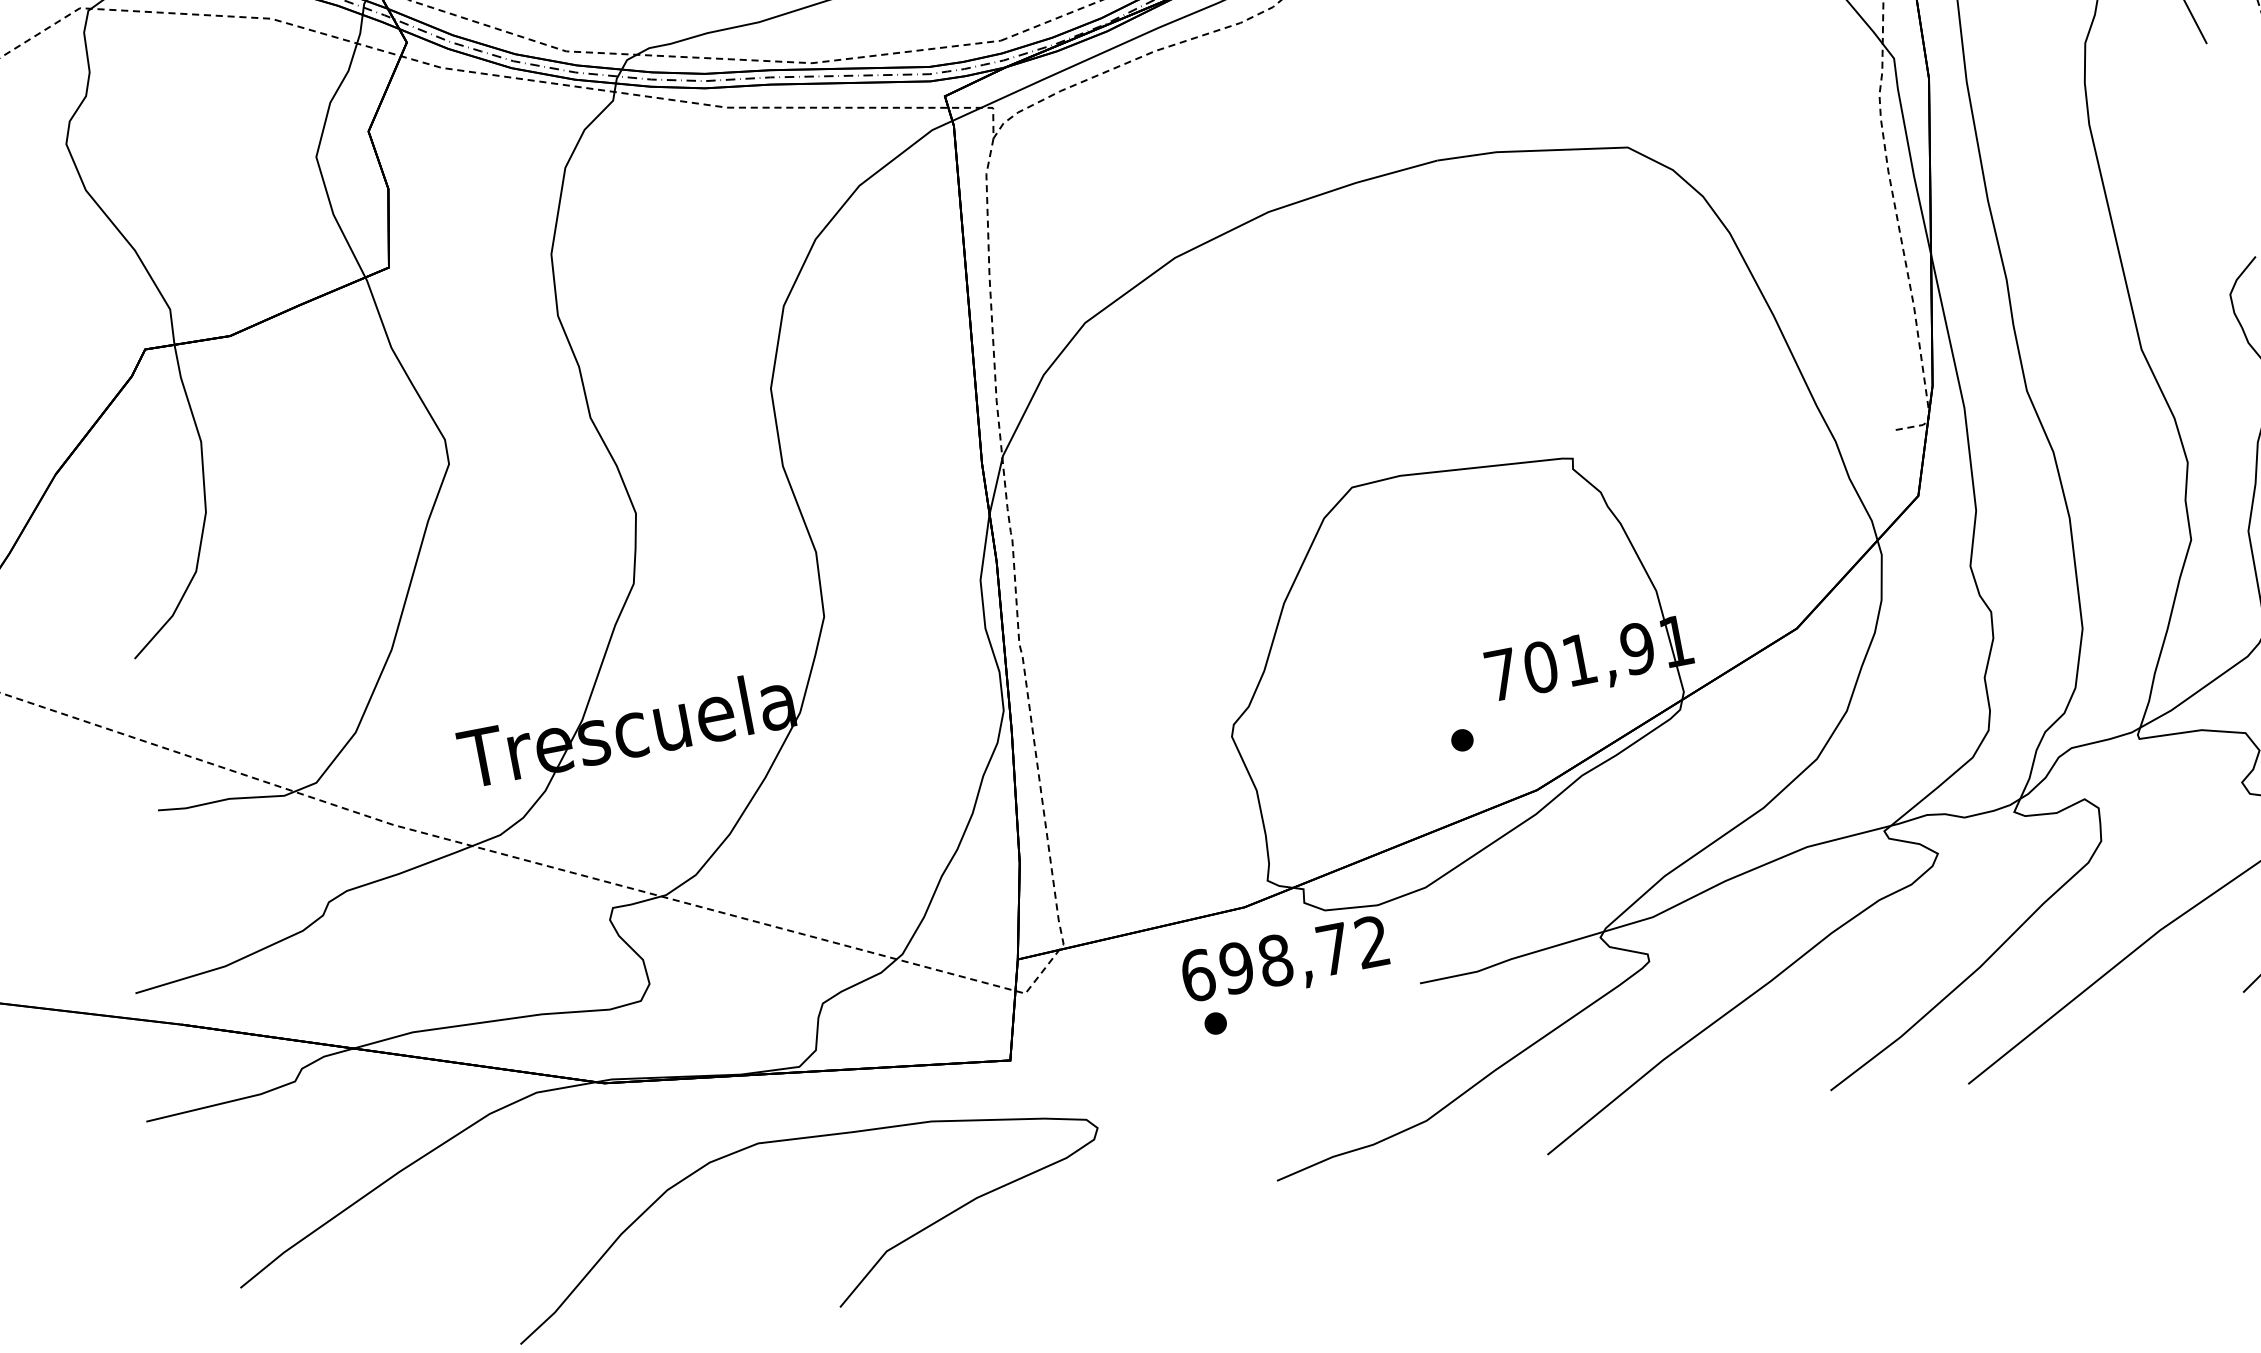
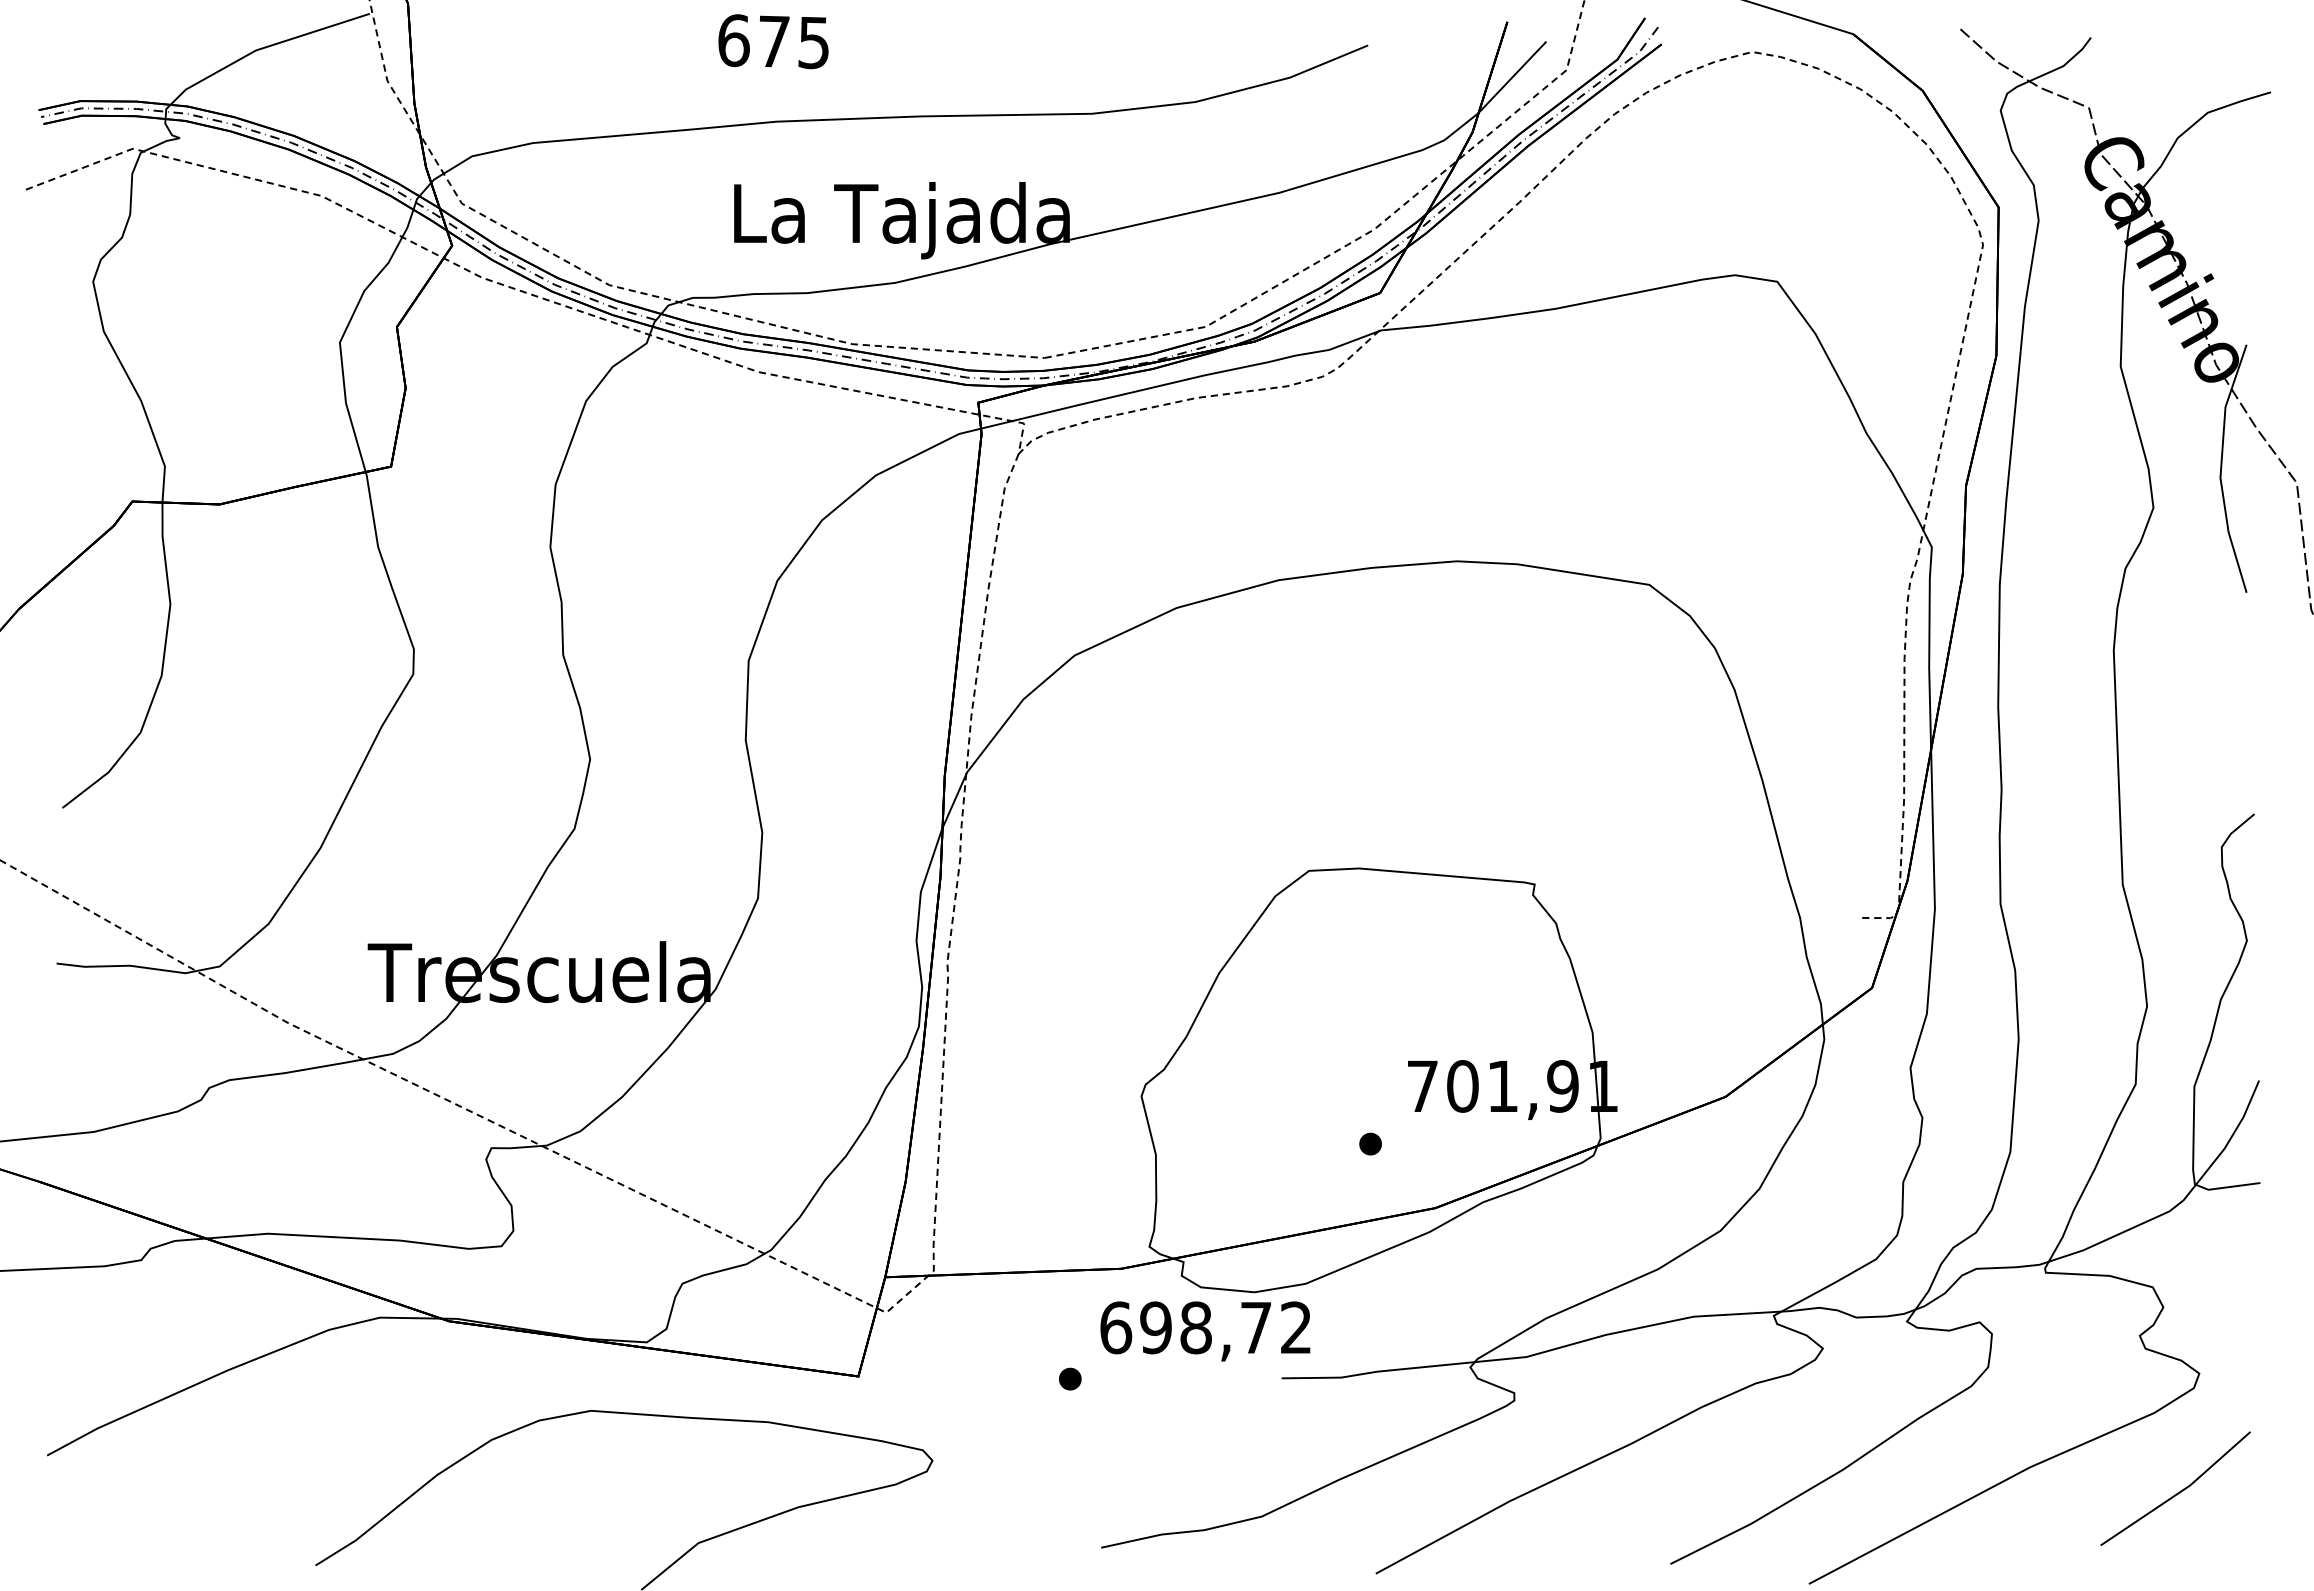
text: (1285, 962) -> (1205, 1331), moved

